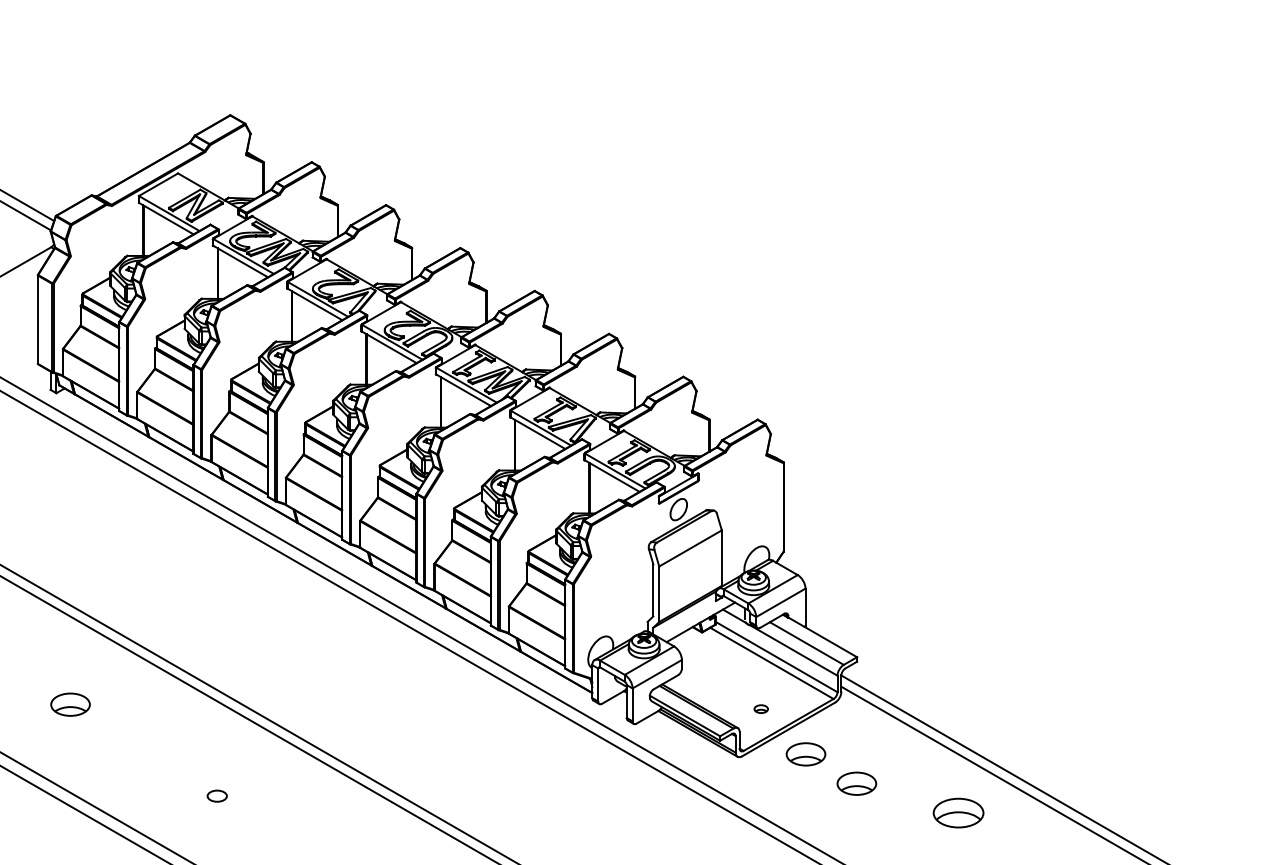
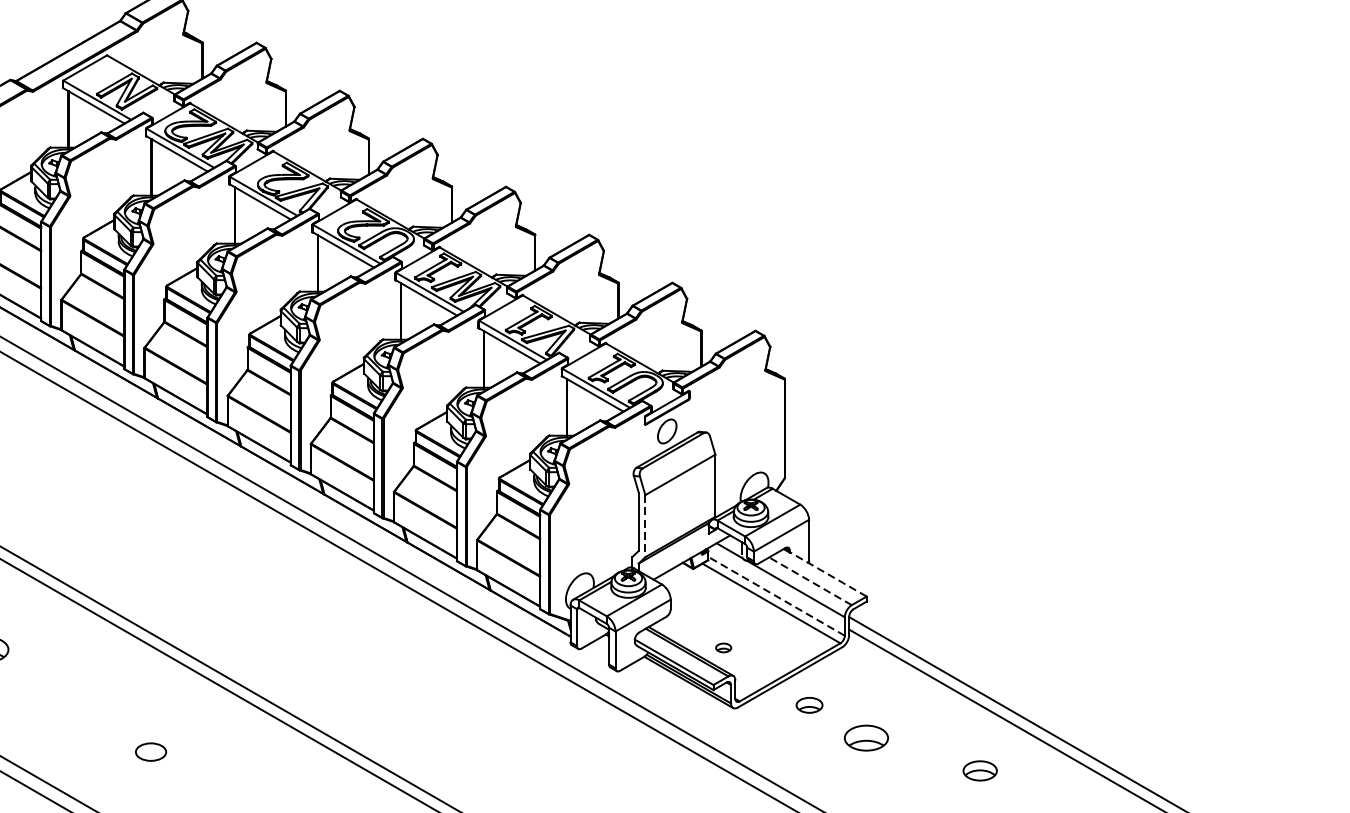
line: (659, 594) -> (645, 526), solid -> dashed
line: (822, 637) -> (828, 574), solid -> dashed
line: (806, 643) -> (810, 581), solid -> dashed
line: (776, 656) -> (776, 595), solid -> dashed
part: (760, 708) -> (722, 647), moved
part: (805, 754) -> (808, 705), size x0.6
part: (216, 795) -> (150, 751), size x1.4
part: (958, 812) -> (980, 770), size x0.6

